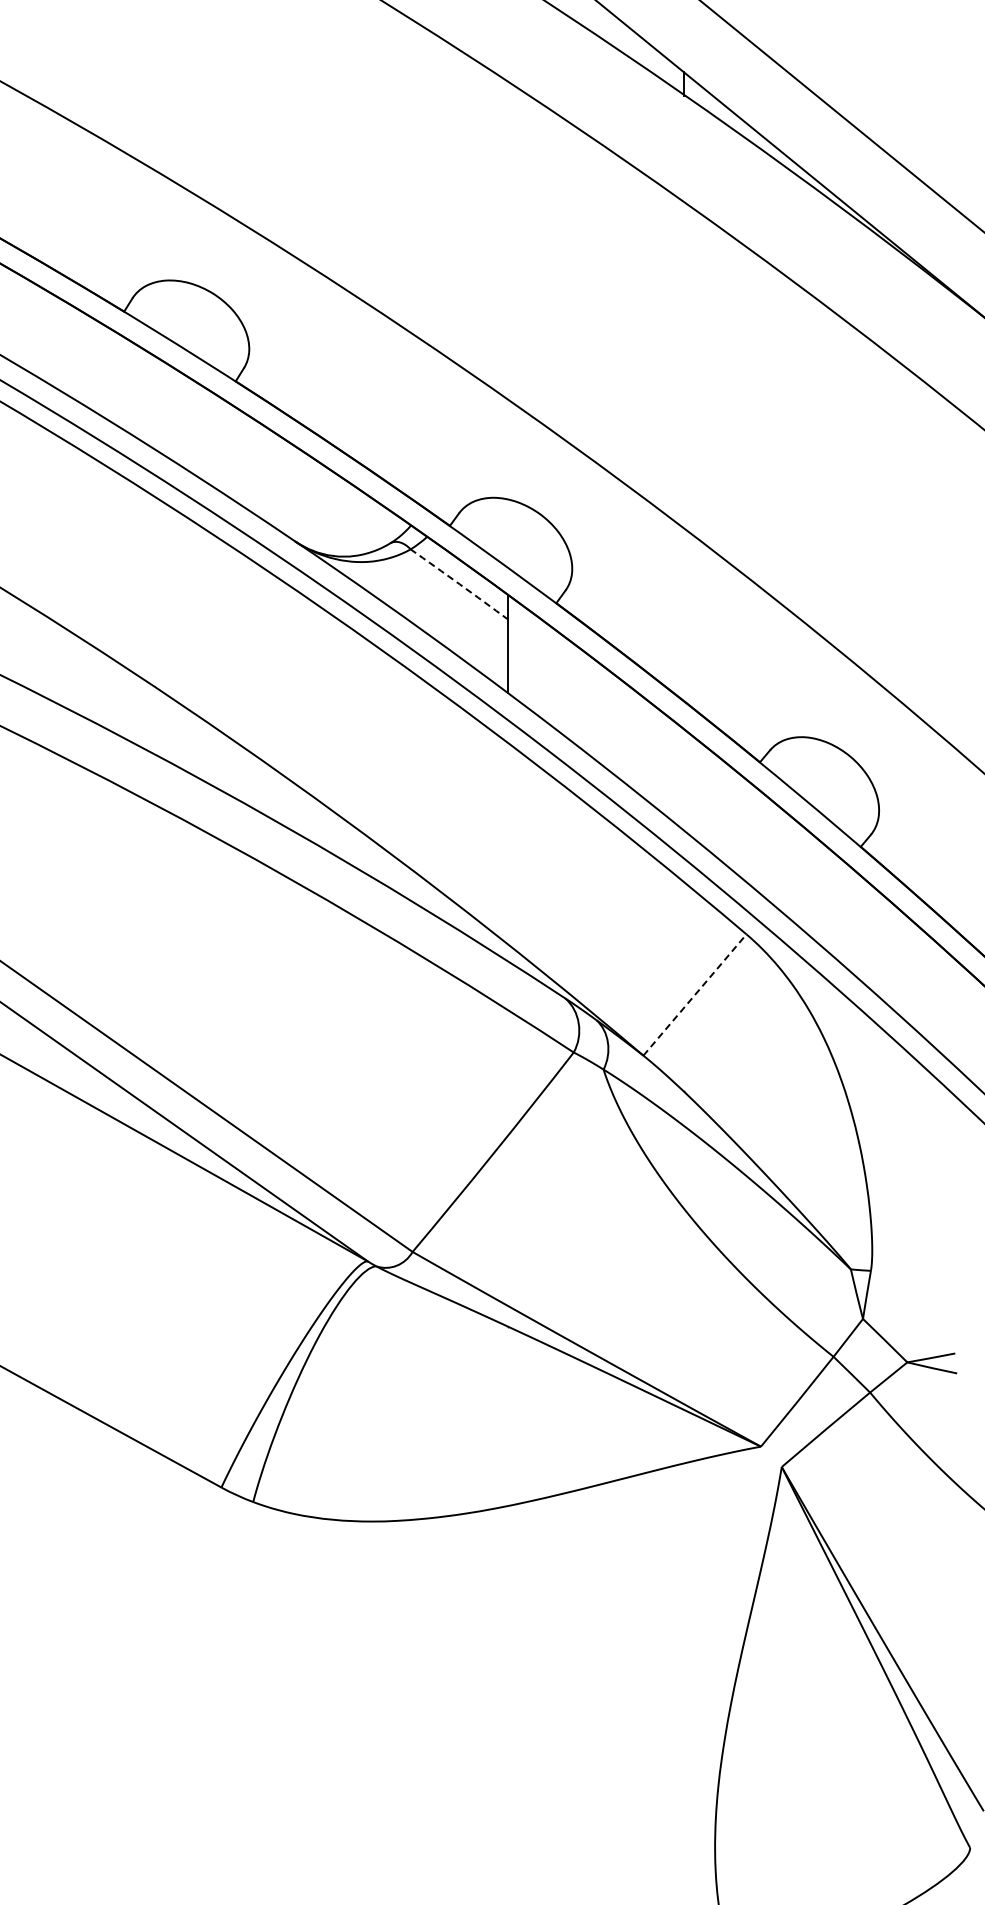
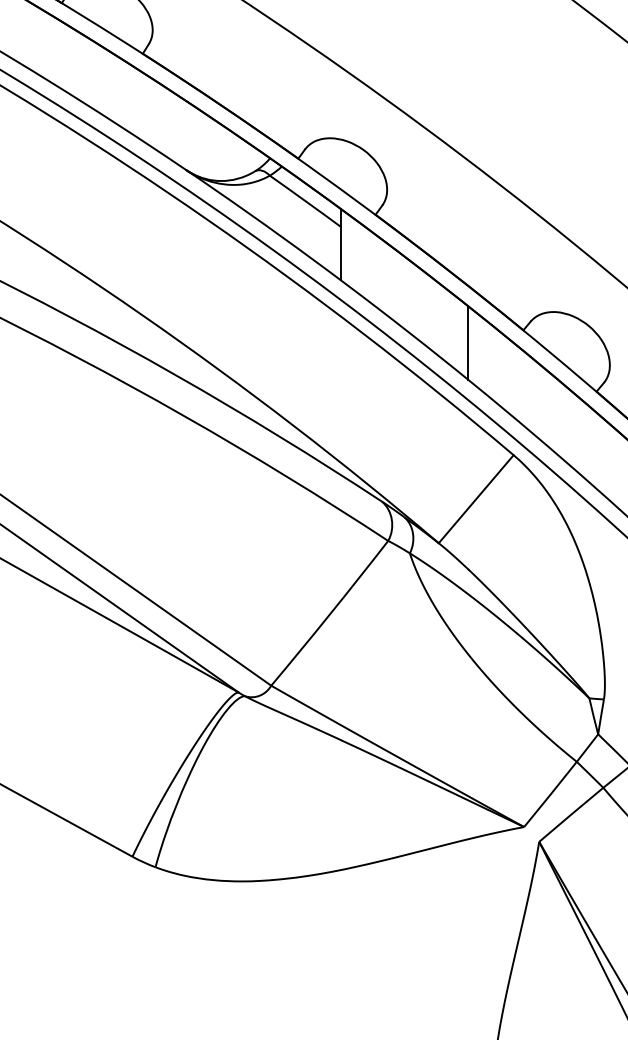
arc: (459, 584) -> (305, 201), dashed -> solid
line: (683, 779) -> (467, 342), added
line: (694, 995) -> (475, 499), dashed -> solid

